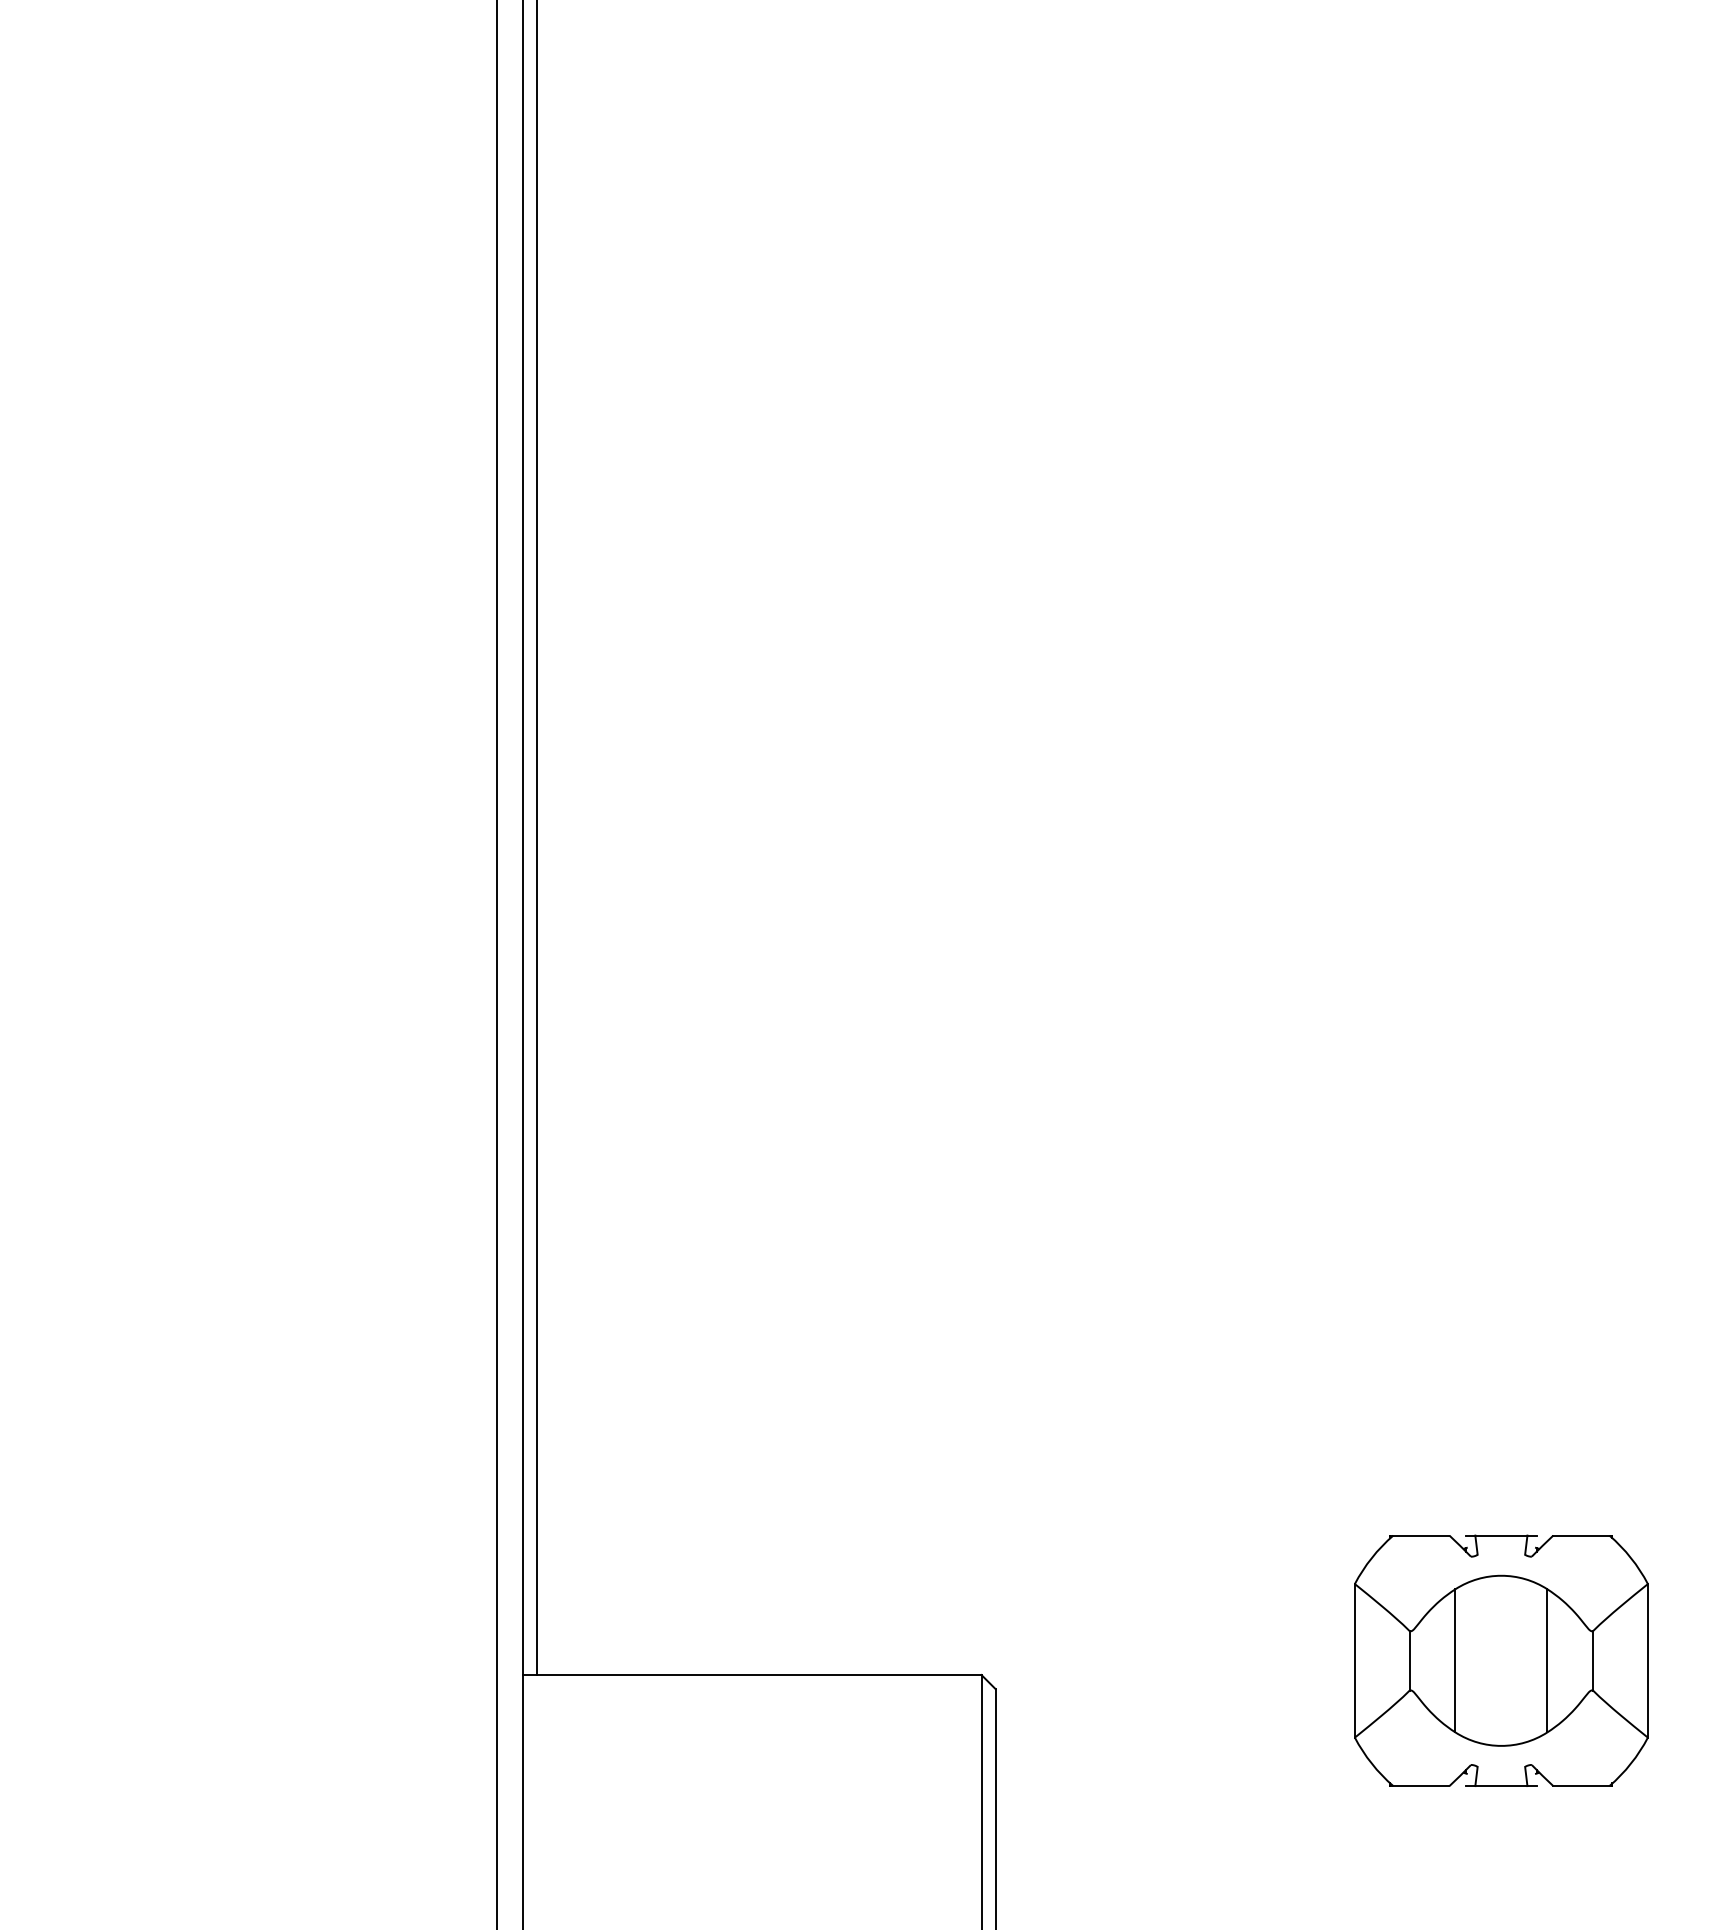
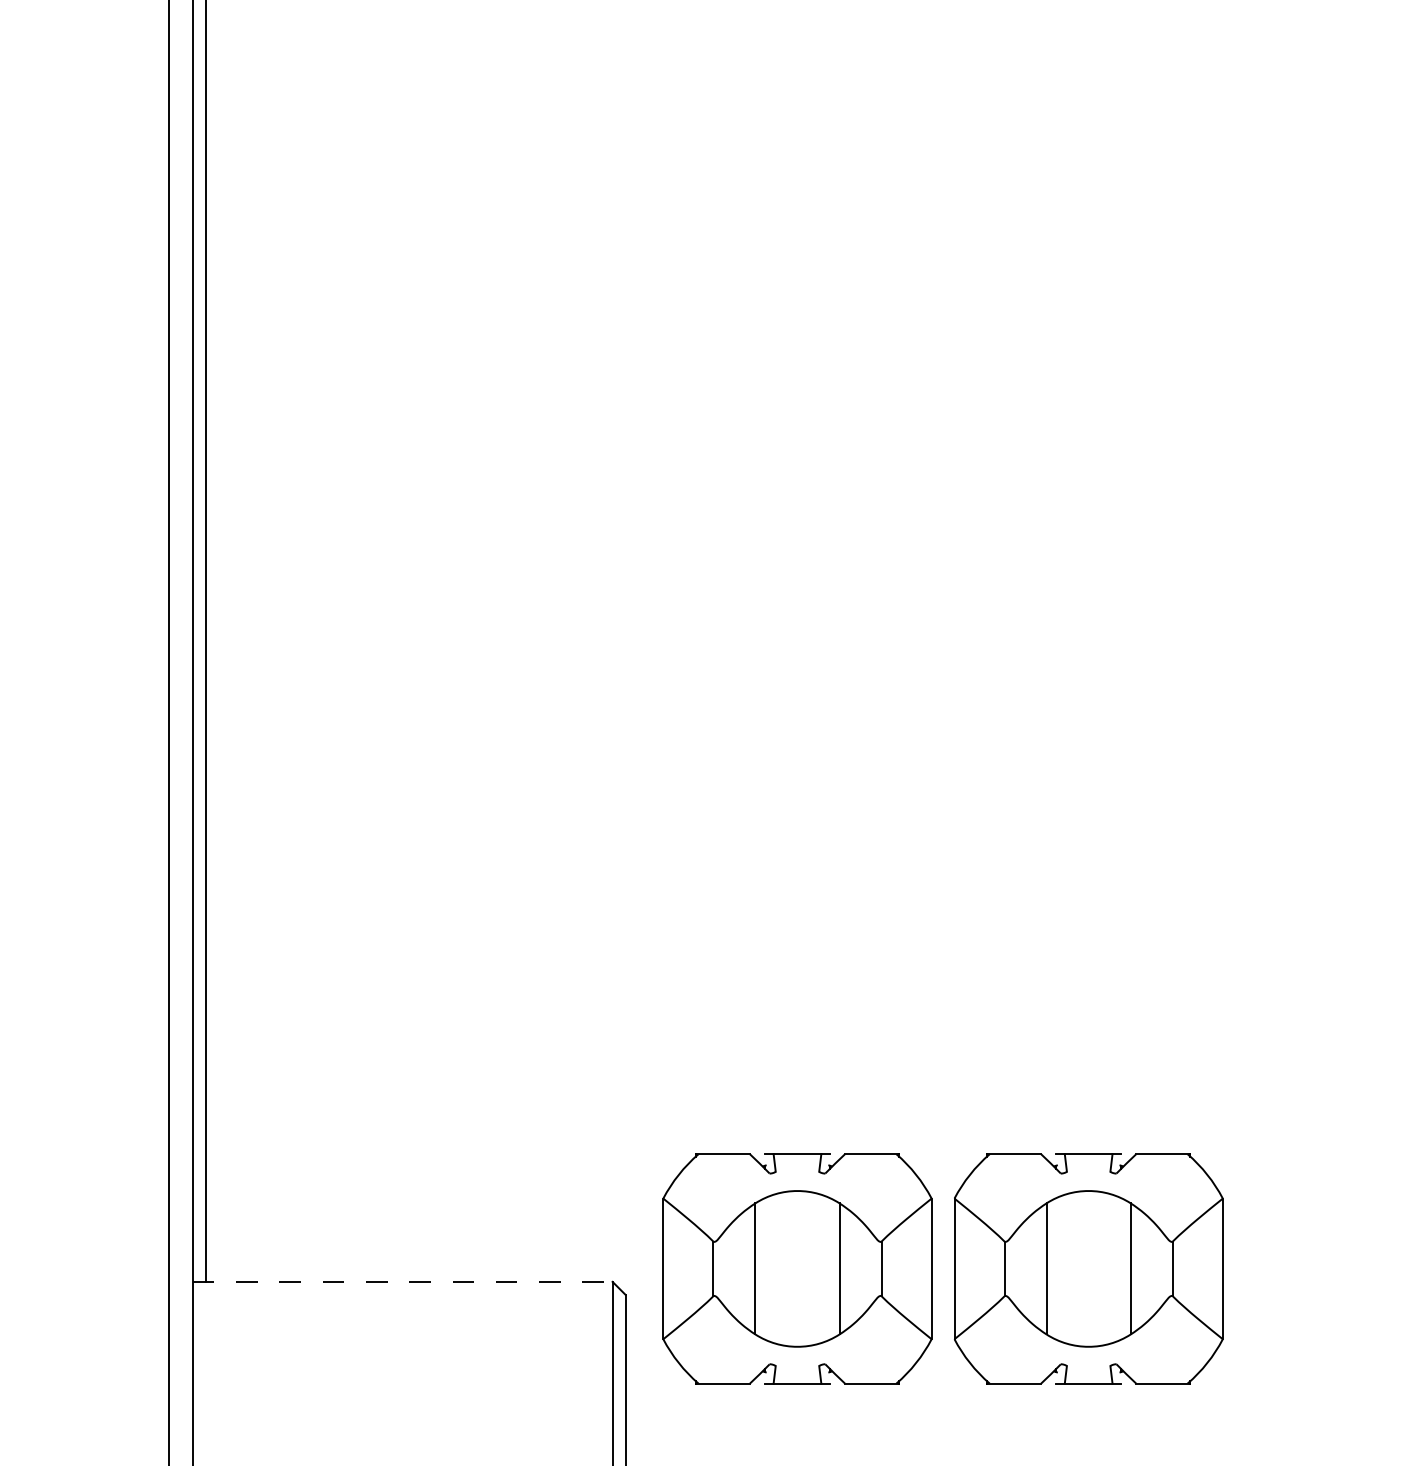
part: (1183, 1660) -> (797, 1268), added
line: (752, 1675) -> (402, 1282), solid -> dashed

